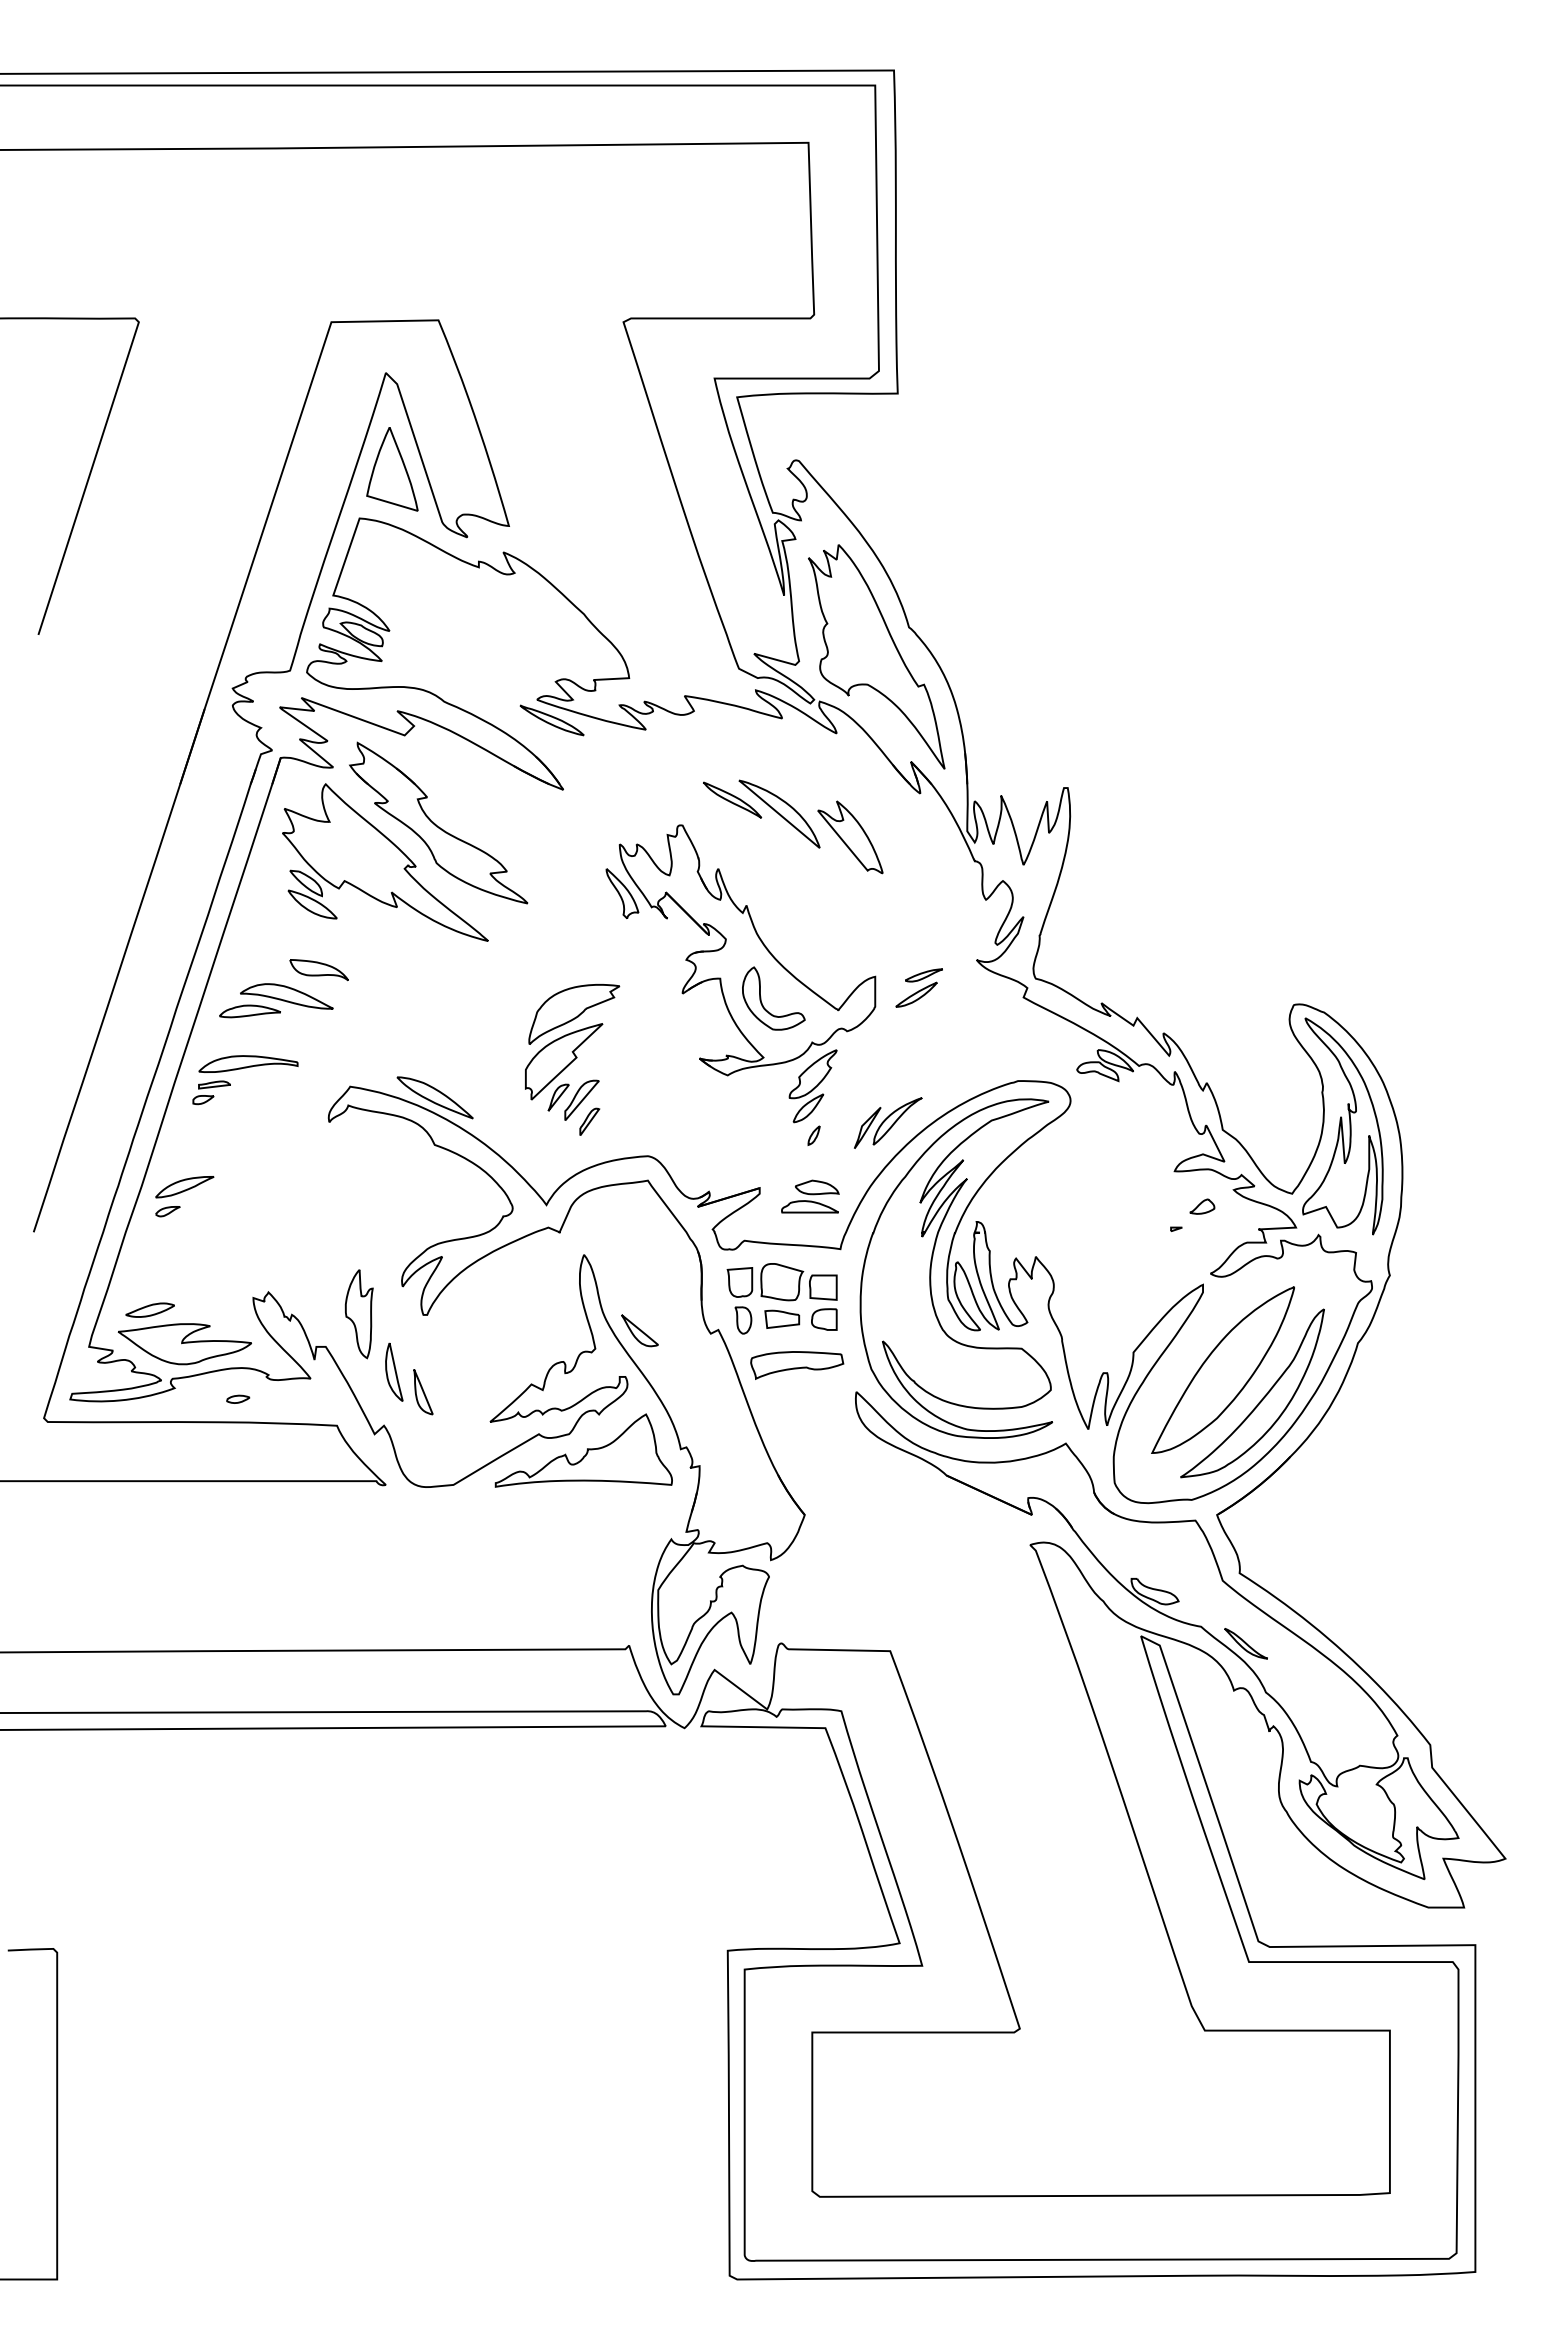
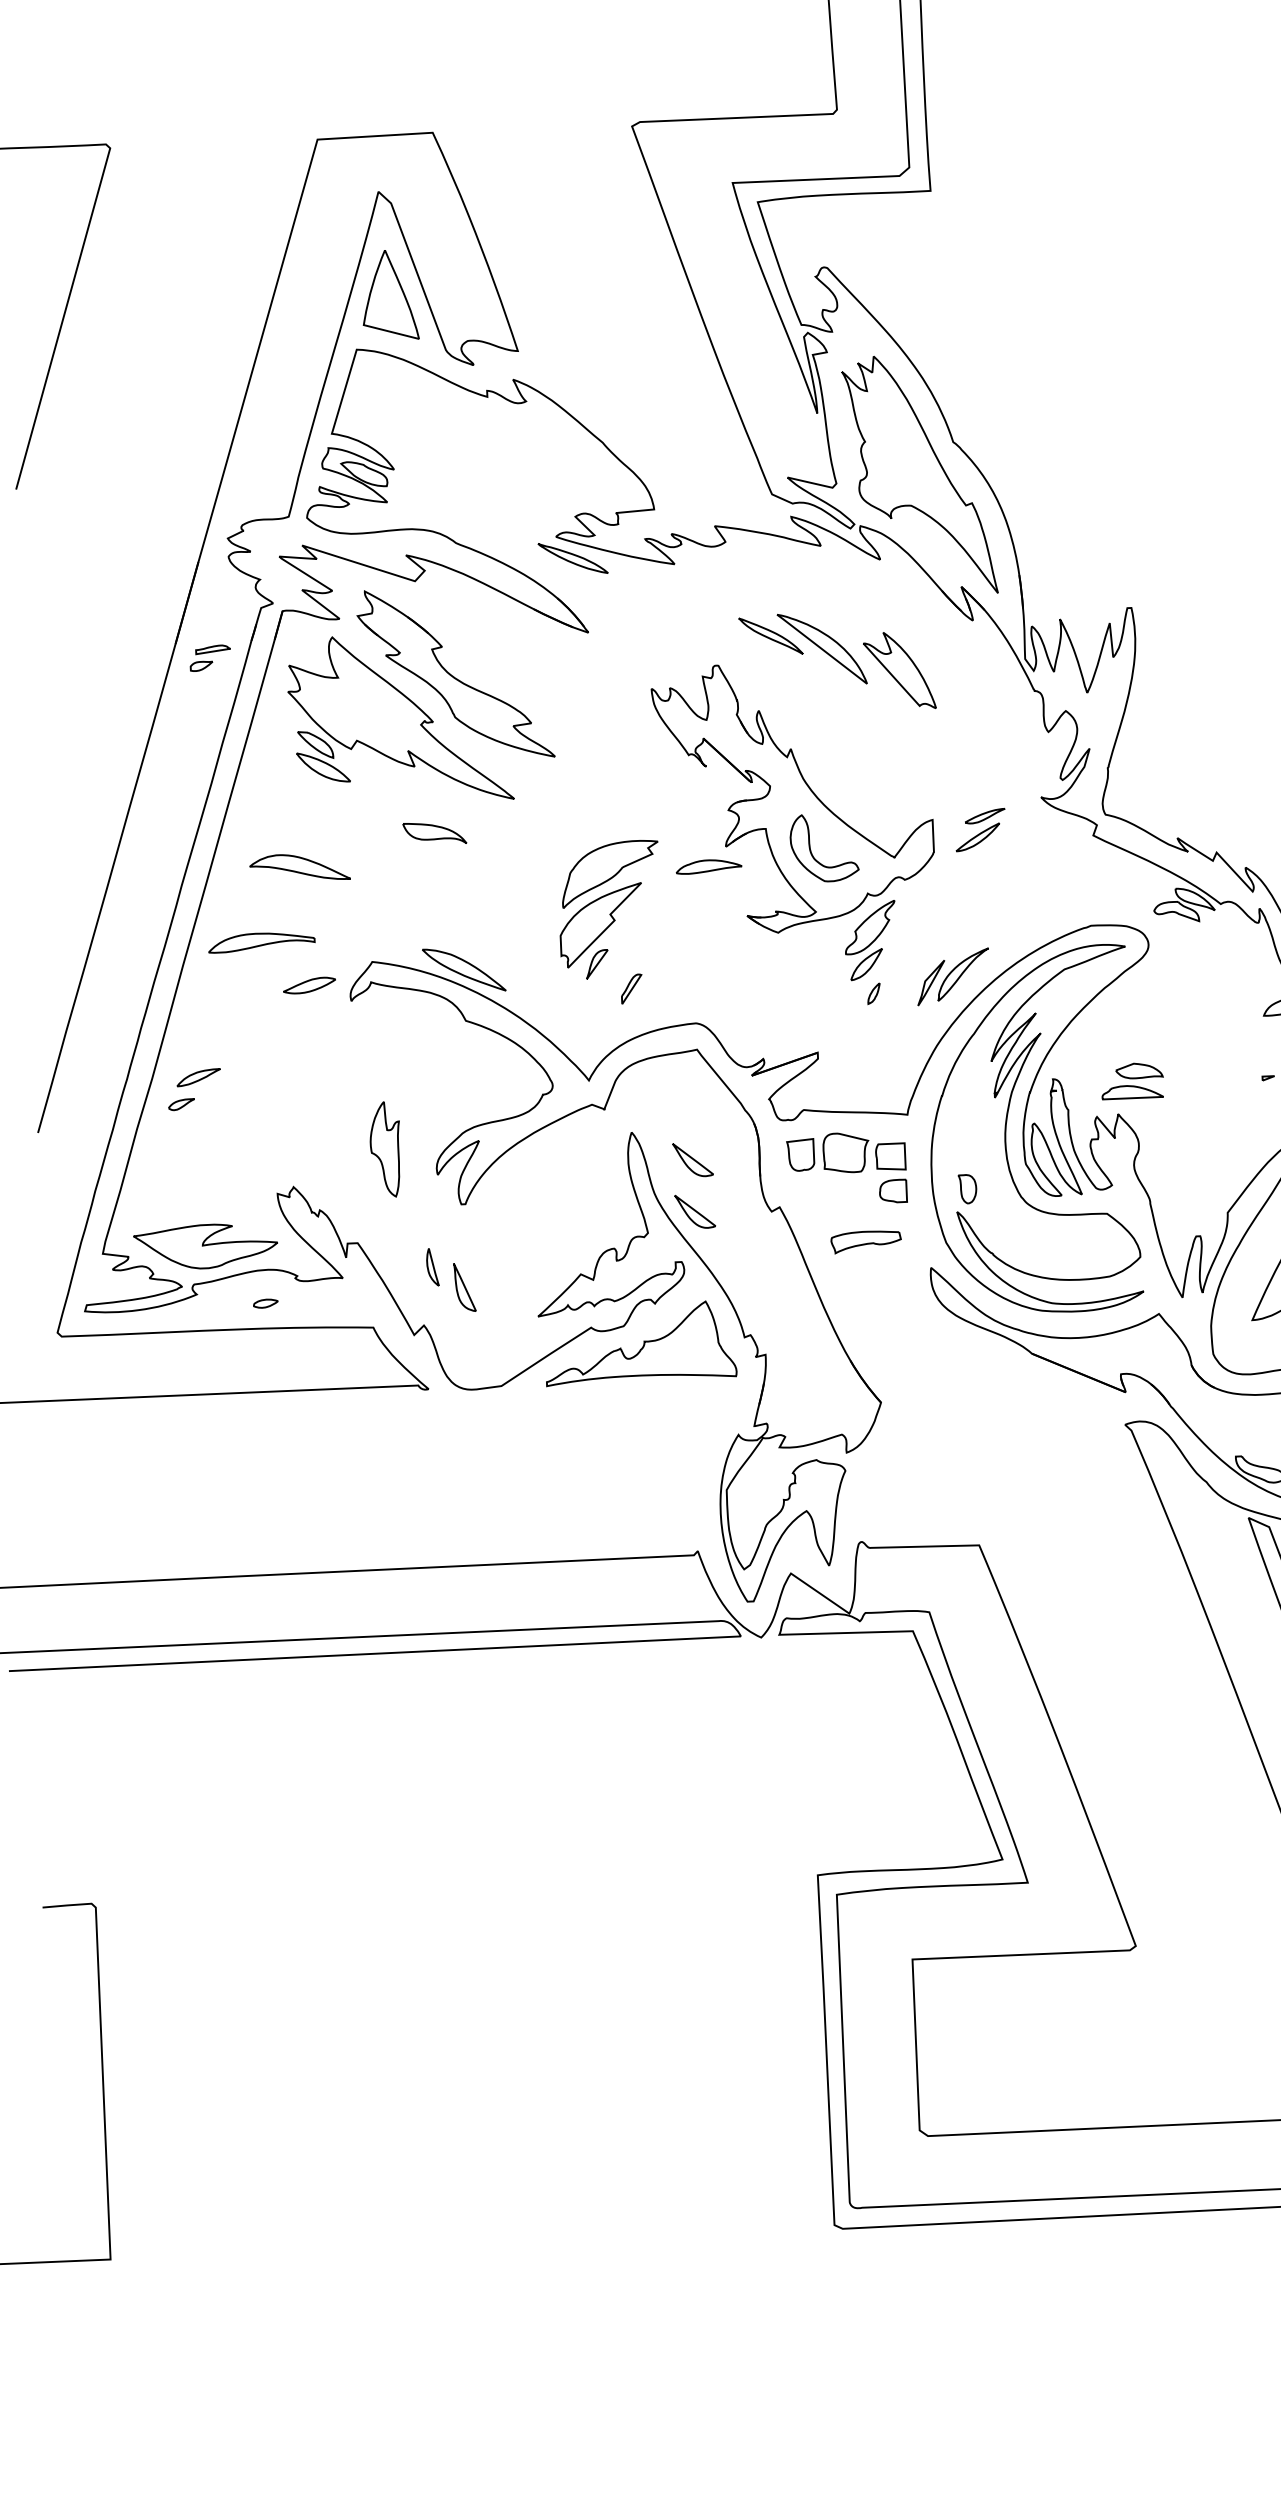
part: (622, 893) -> (656, 741), removed
part: (318, 970) -> (434, 834), moved
part: (249, 1011) -> (708, 866), moved
part: (211, 1092) -> (209, 657), moved
part: (581, 1099) -> (621, 965), removed
part: (184, 1187) -> (198, 1077), size x0.7
part: (810, 1196) -> (1132, 1080), moved
part: (639, 1282) -> (692, 1159), added
part: (149, 1309) -> (308, 984), moved
part: (358, 1314) -> (384, 1149), moved
part: (782, 1318) -> (848, 1192), removed
part: (743, 1320) -> (967, 1189), moved
part: (797, 1365) -> (866, 1241), size x0.7
part: (394, 1371) -> (432, 1266), size x0.6

